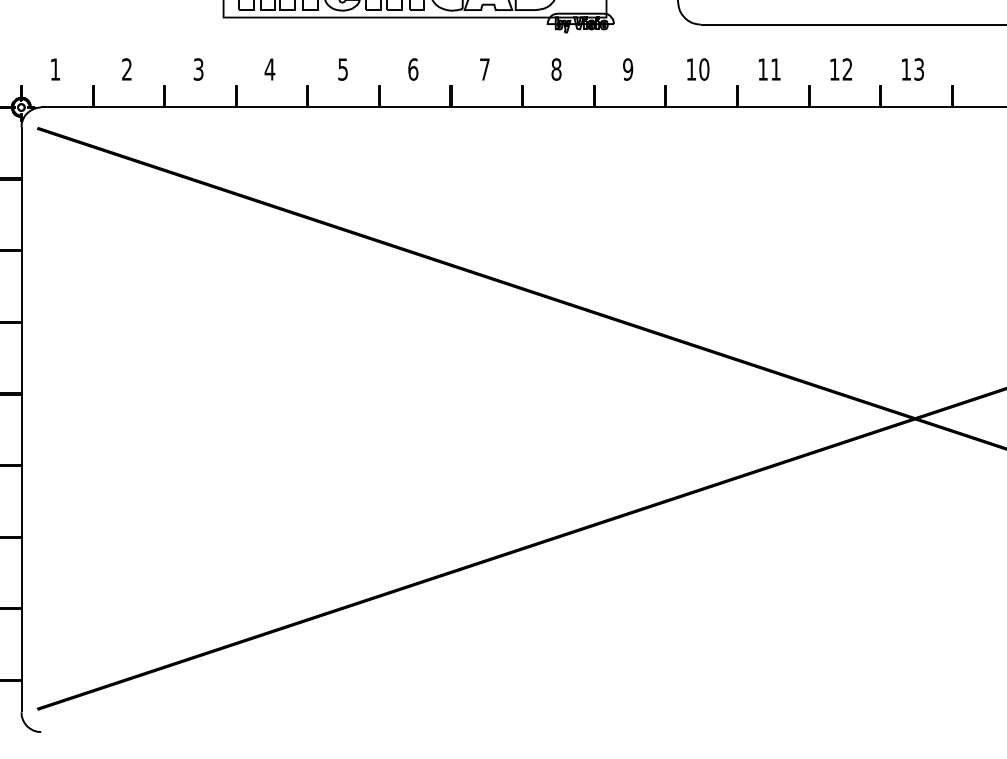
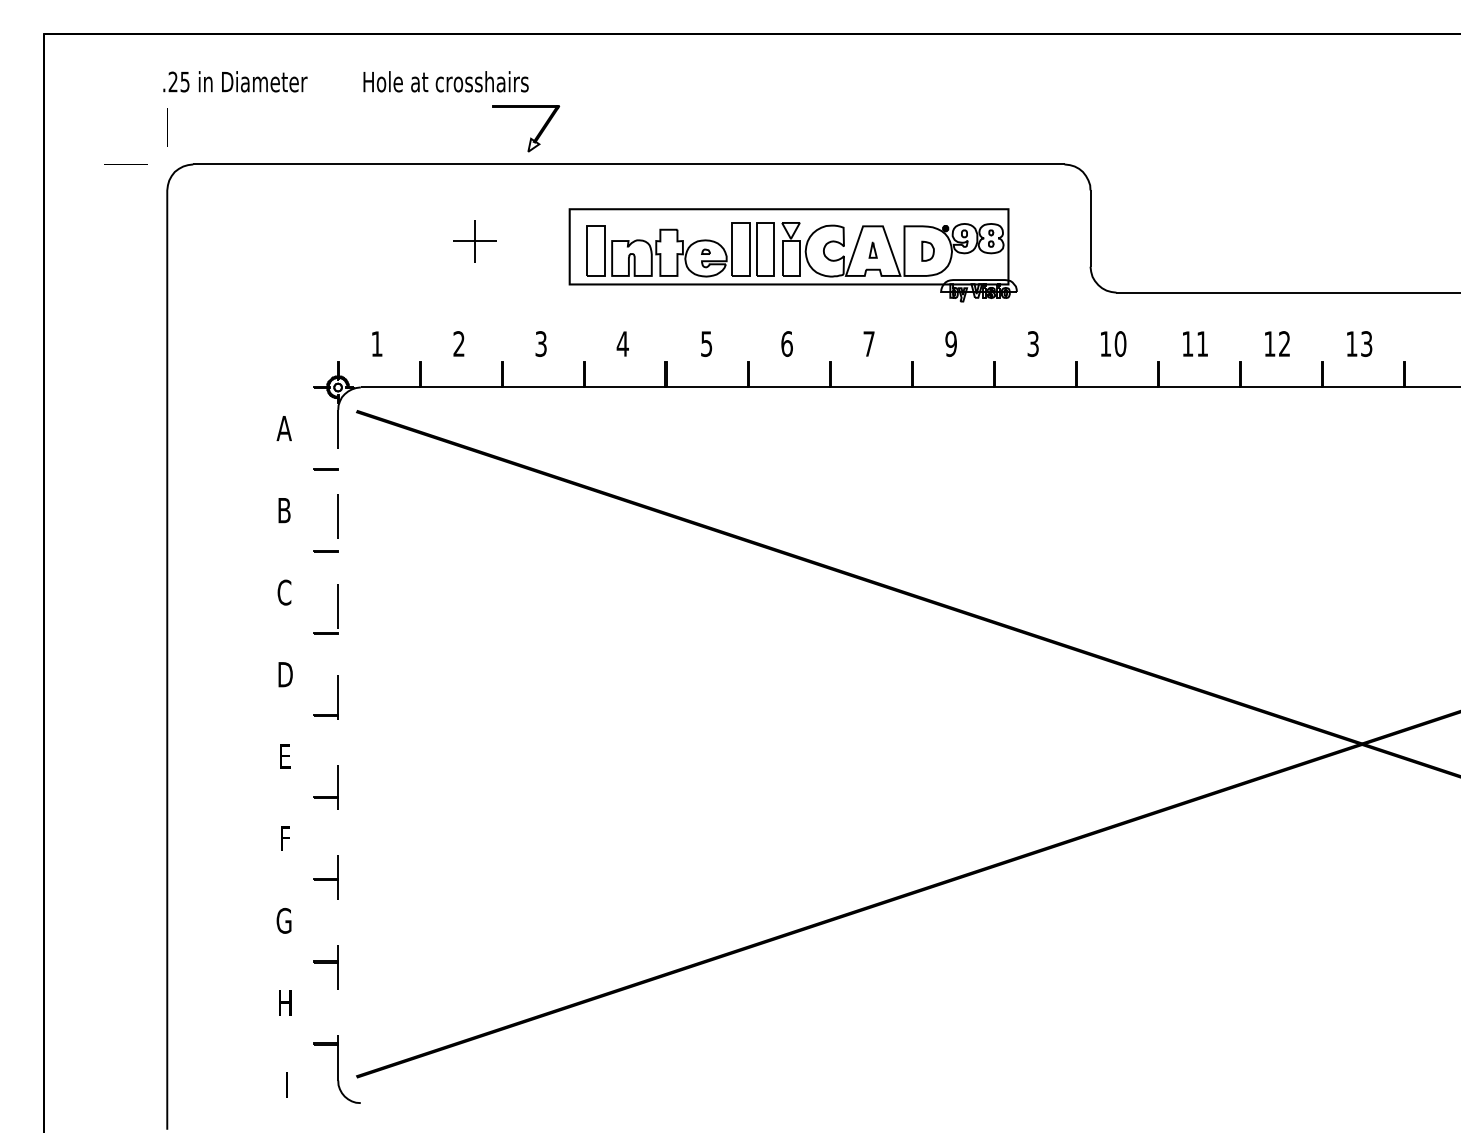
text: (555, 69) -> (950, 343), 8 -> 9
text: (627, 69) -> (1032, 343), 9 -> 3
line: (21, 419) -> (338, 744), solid -> dashed

